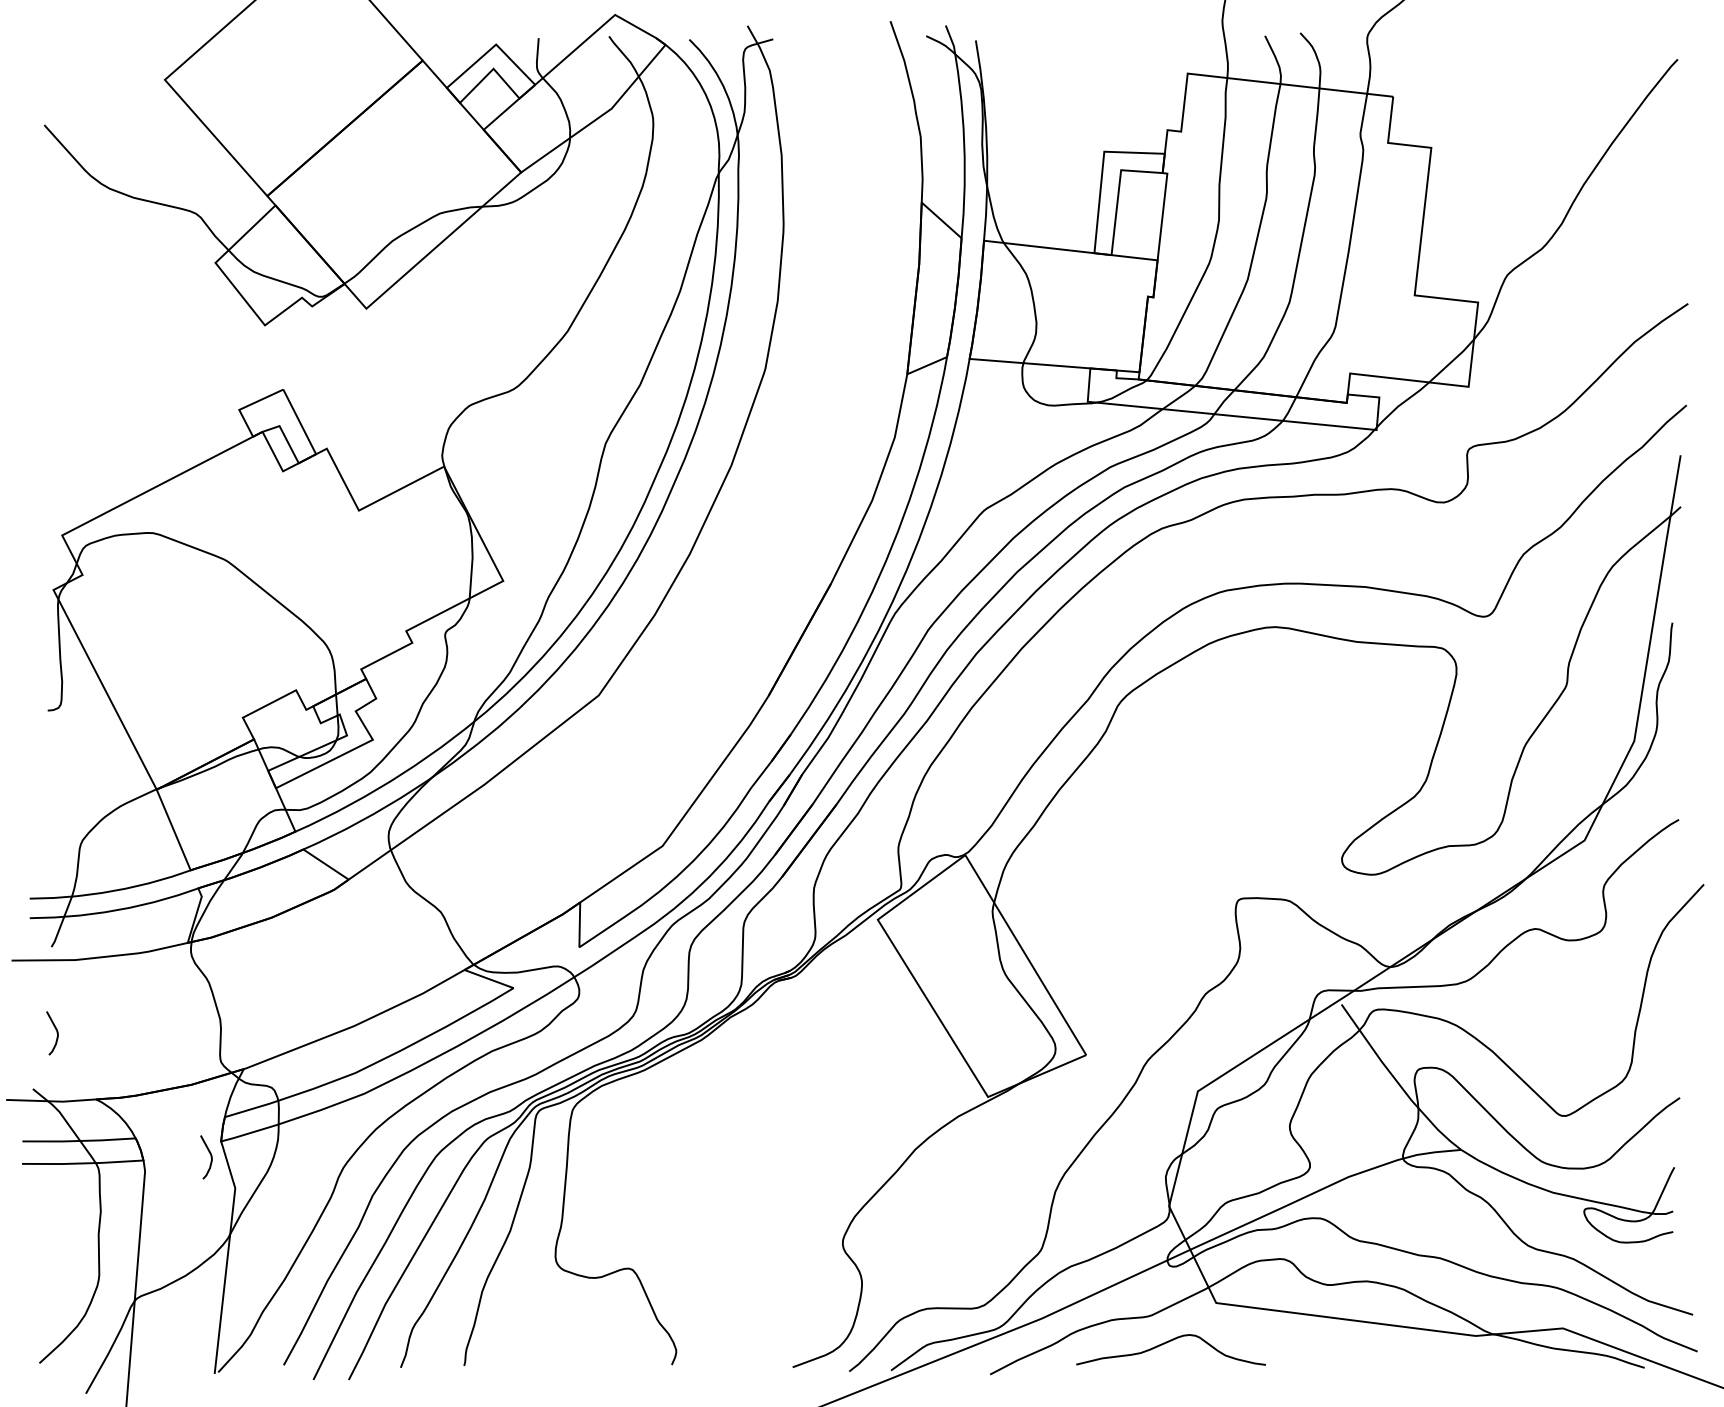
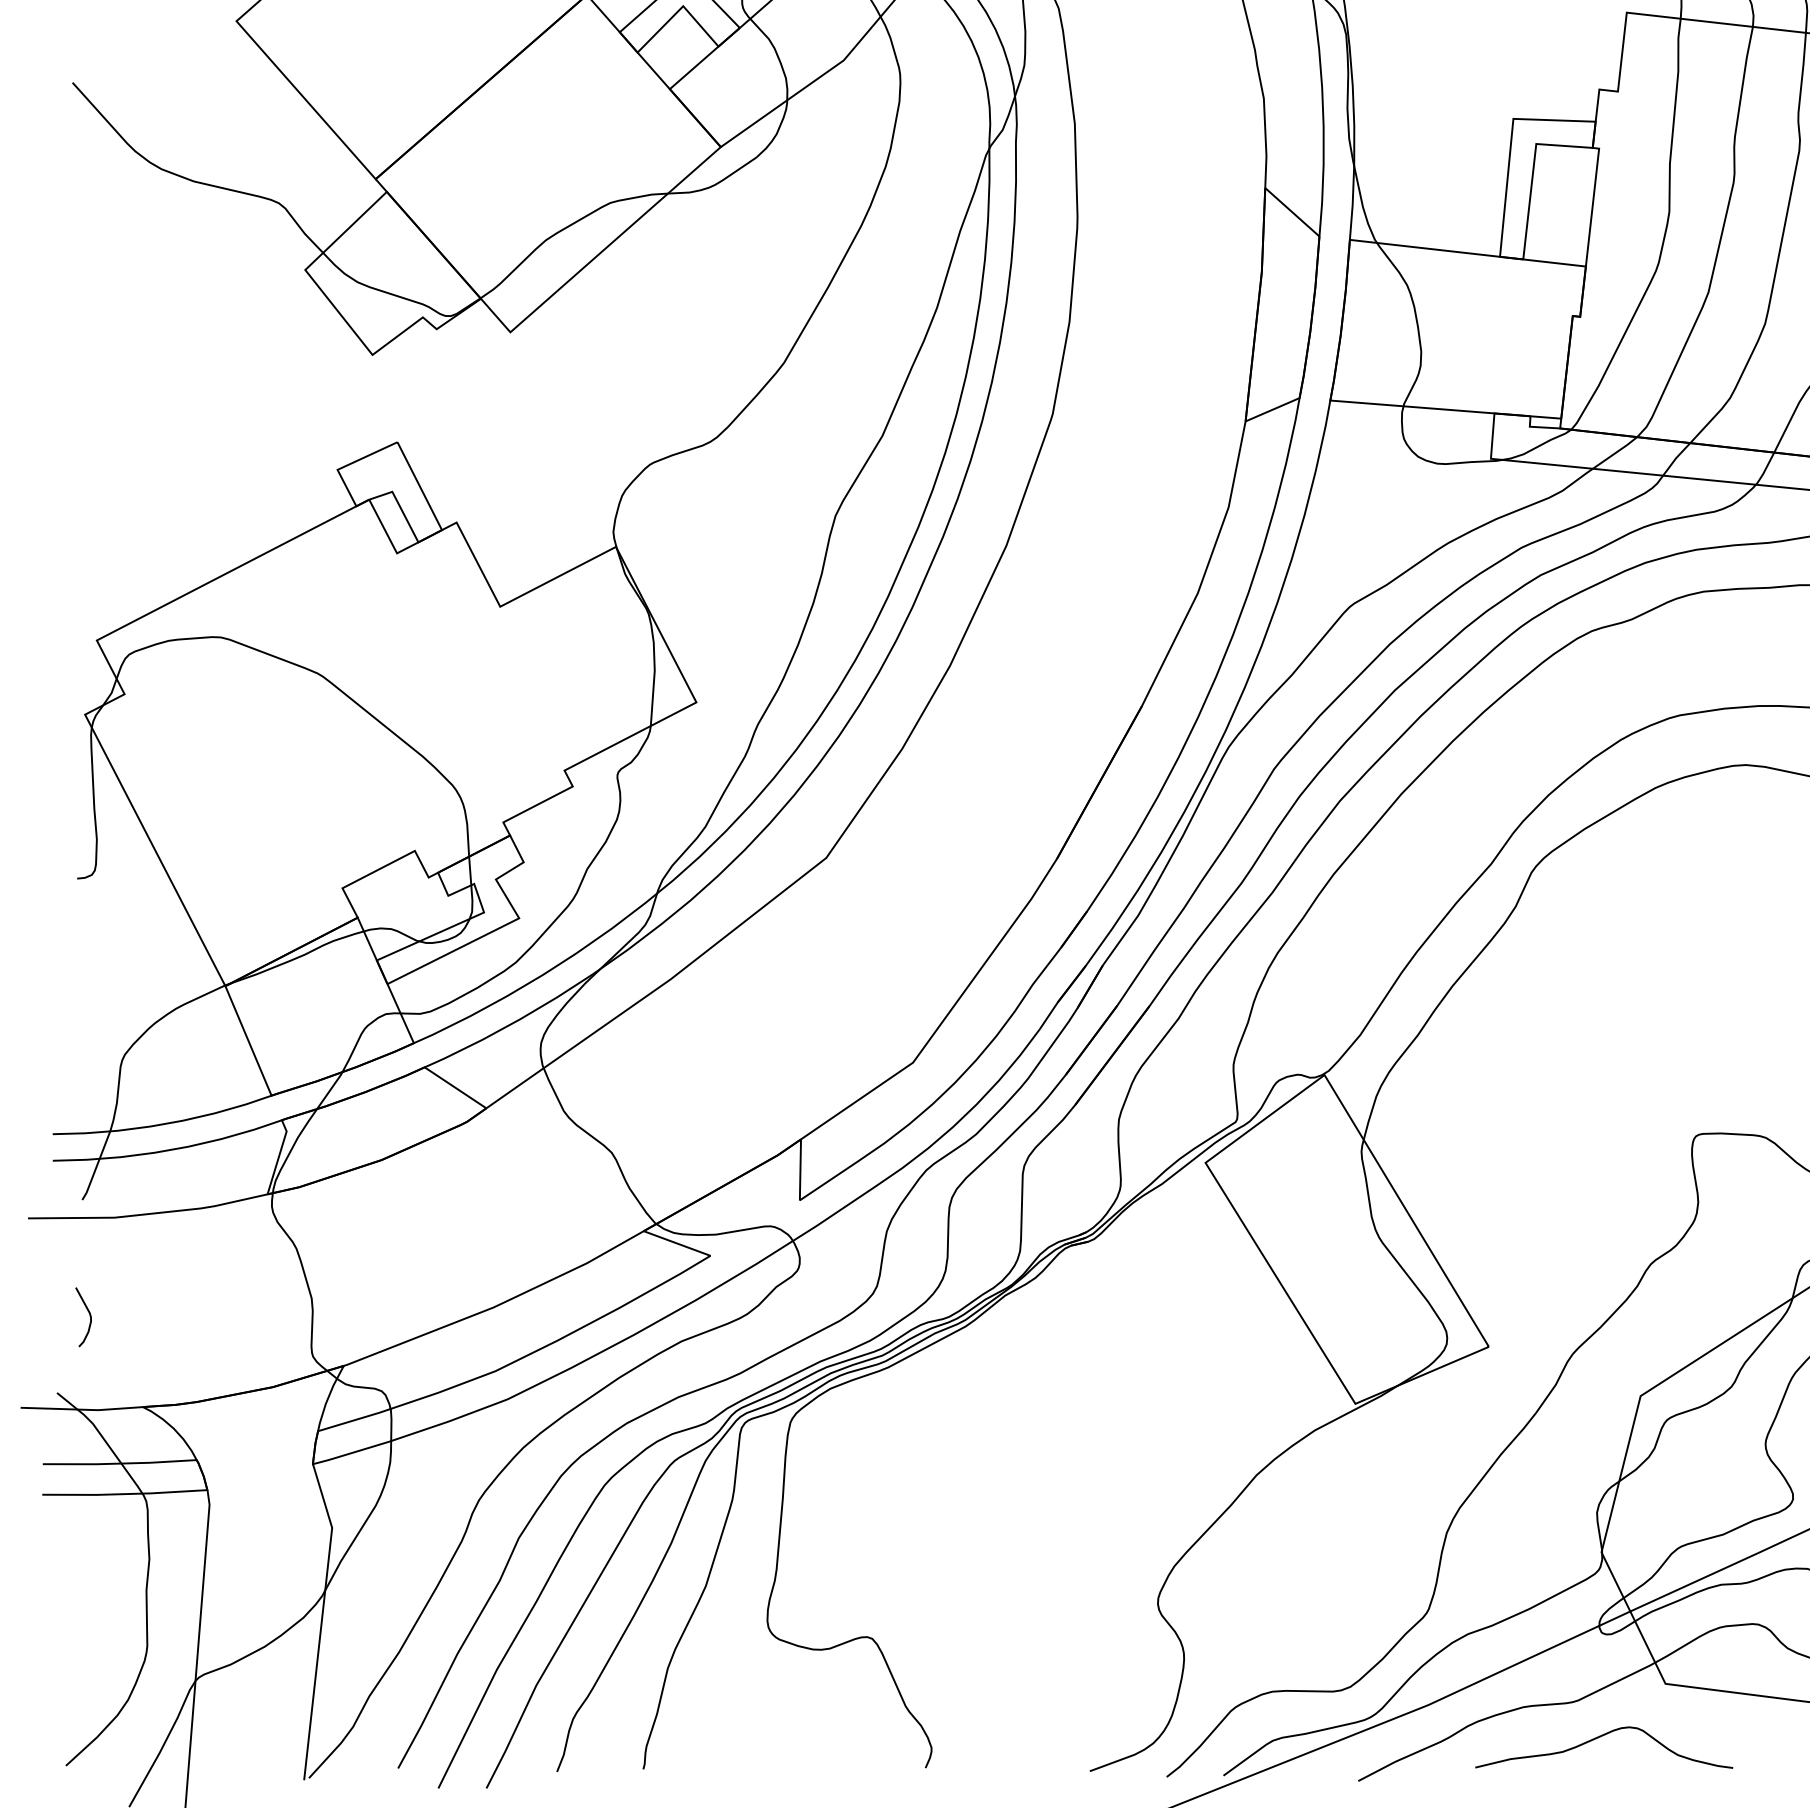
curve: (210, 1157) -> (298, 1486), removed

